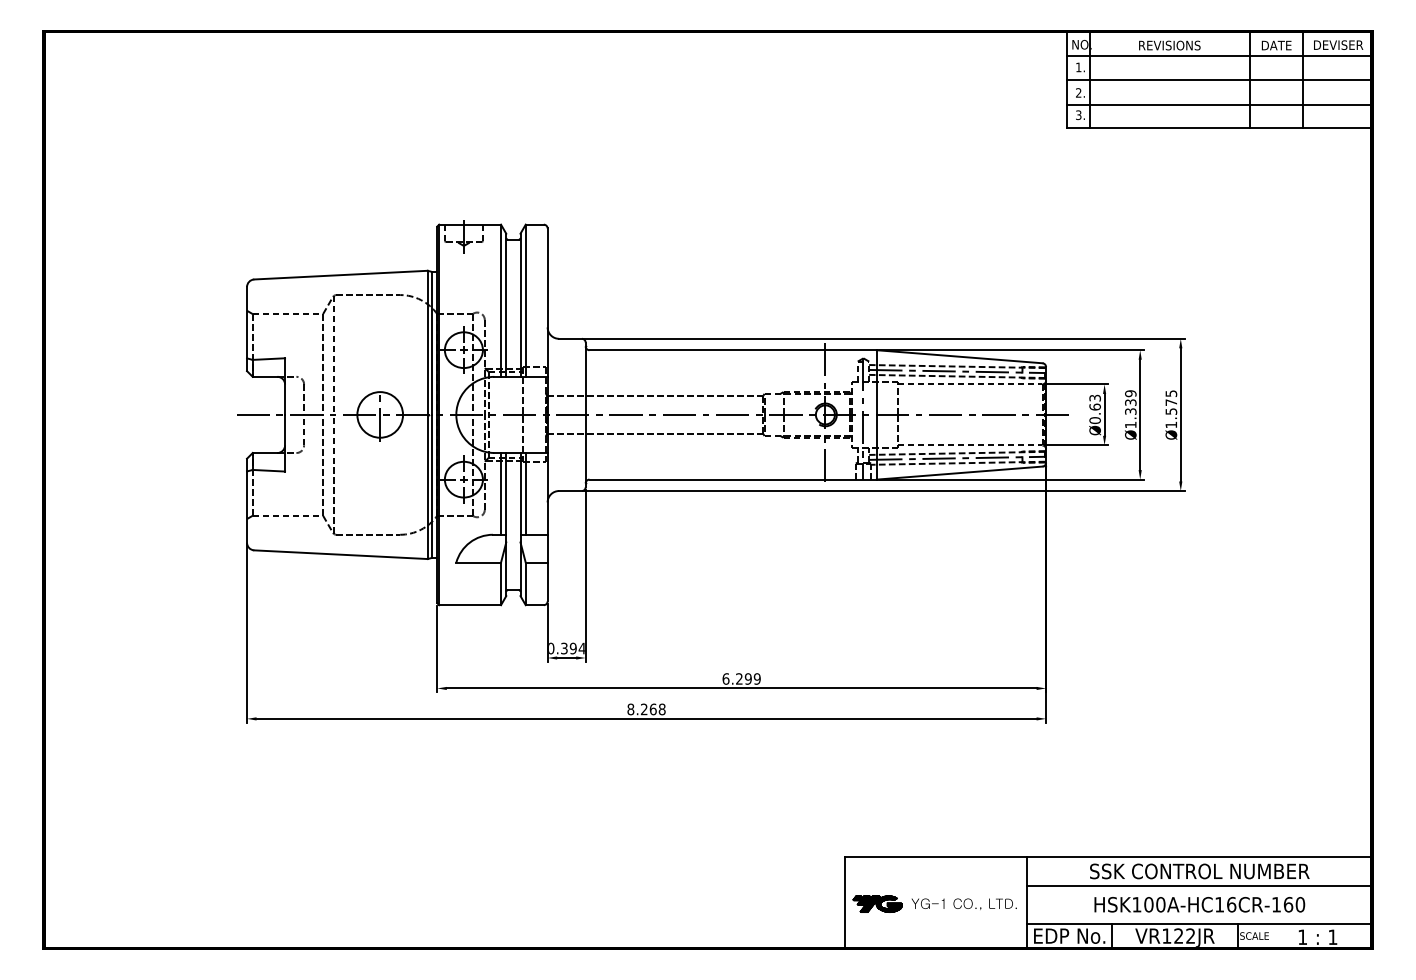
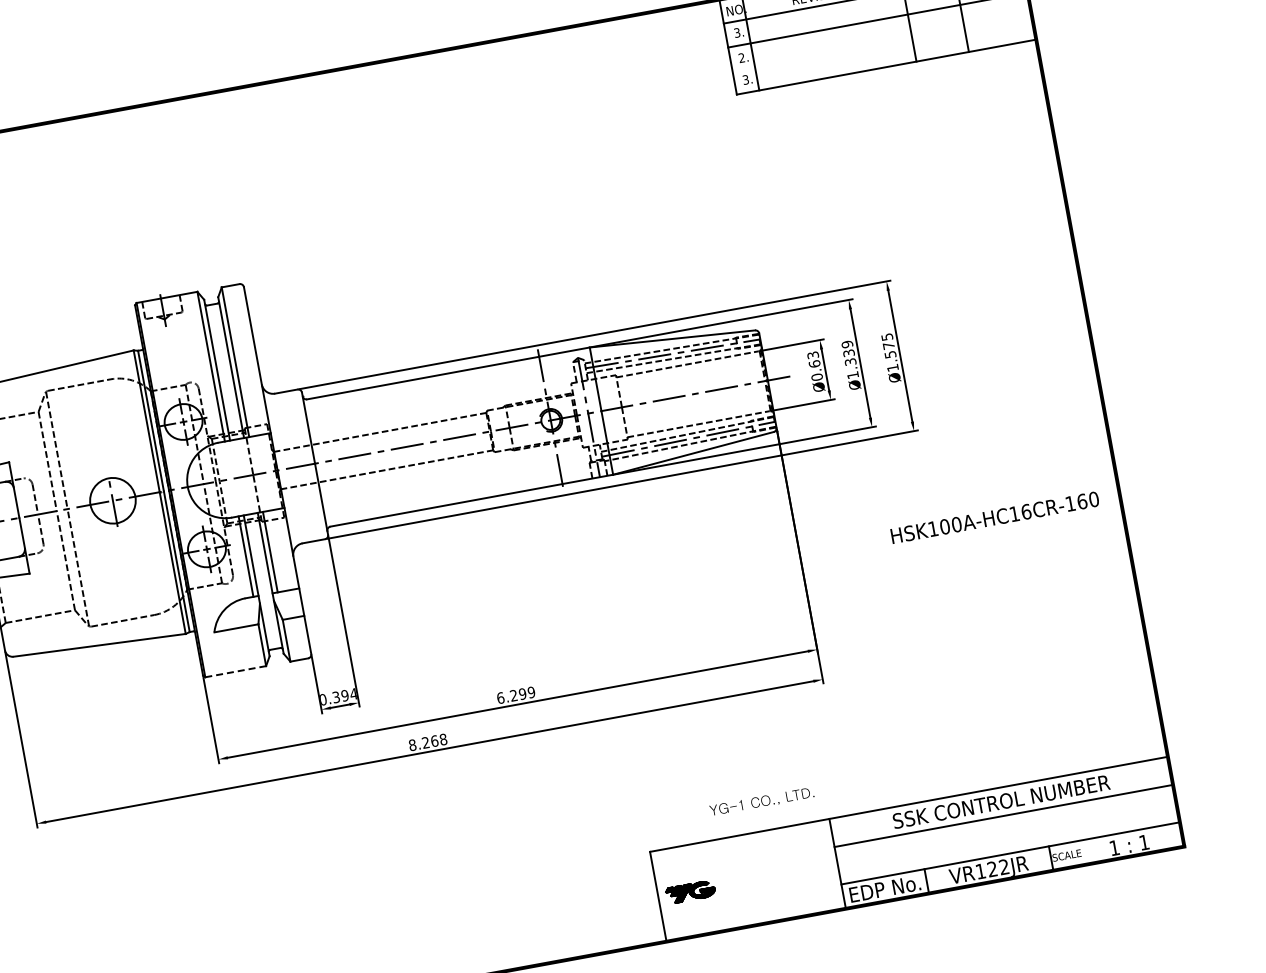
text: (1078, 67) -> (737, 33), 1. -> 3.
line: (1219, 104) -> (882, 43), removed
line: (470, 605) -> (236, 671), solid -> dashed
text: (963, 903) -> (761, 801), moved
text: (1199, 904) -> (994, 517), moved

